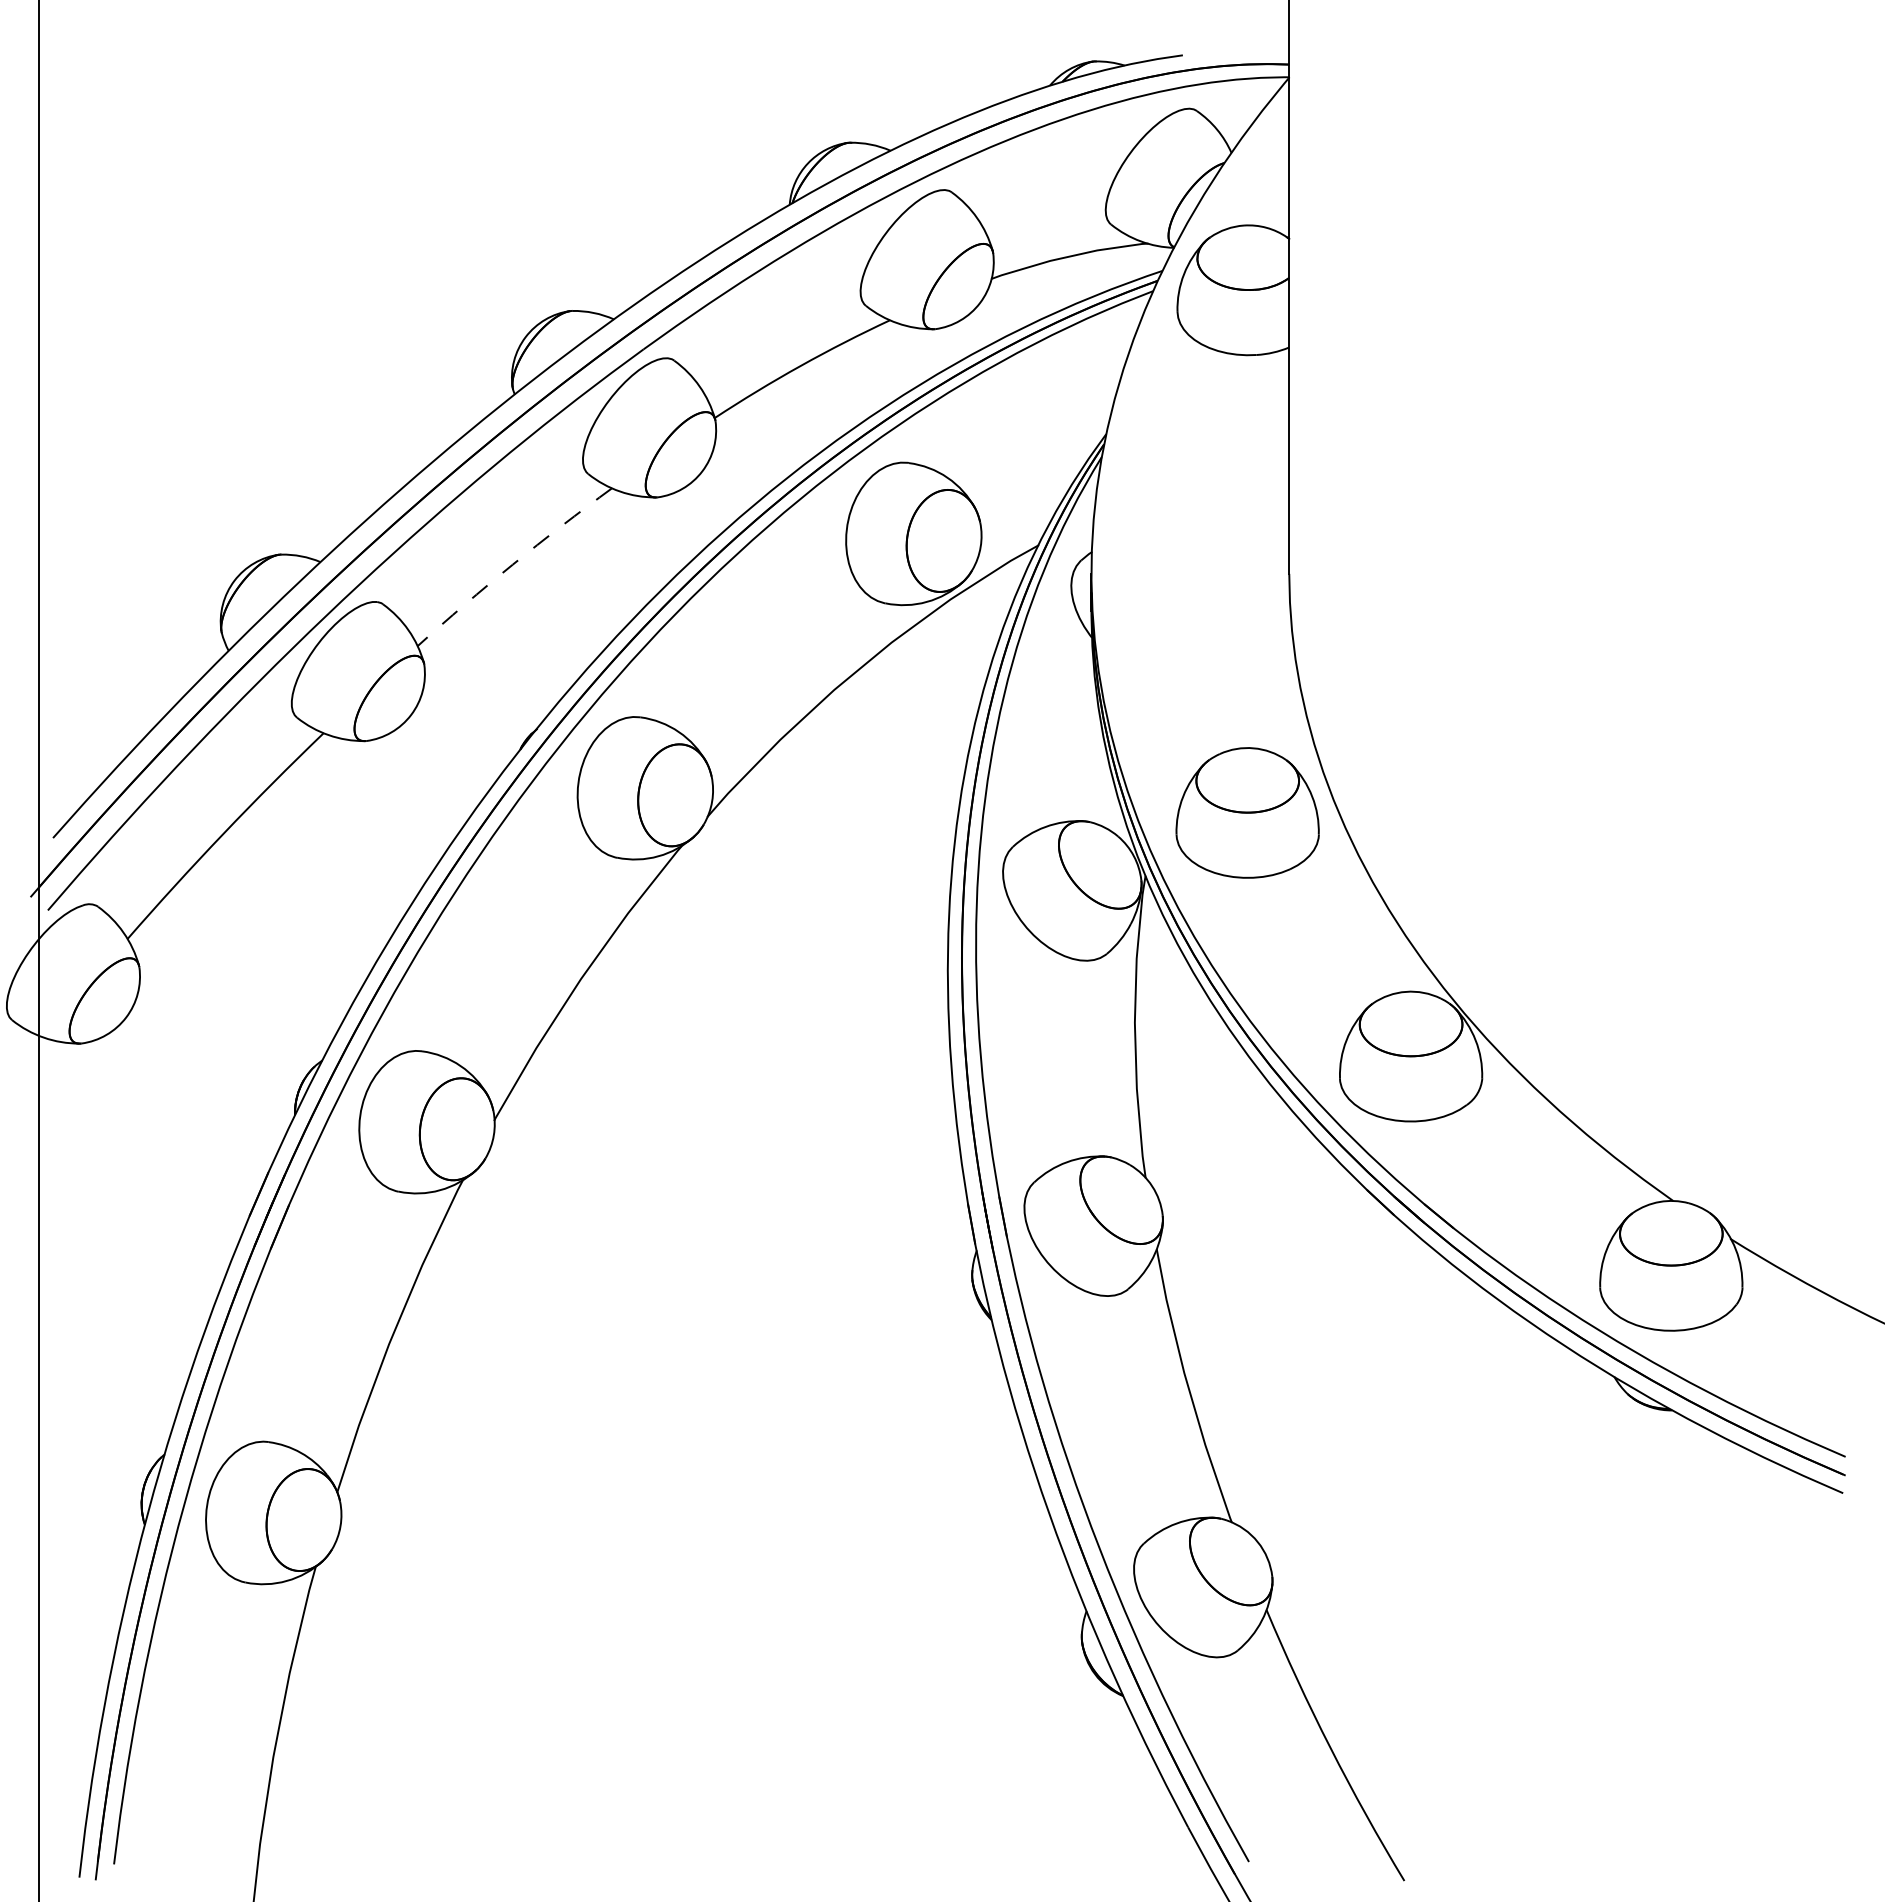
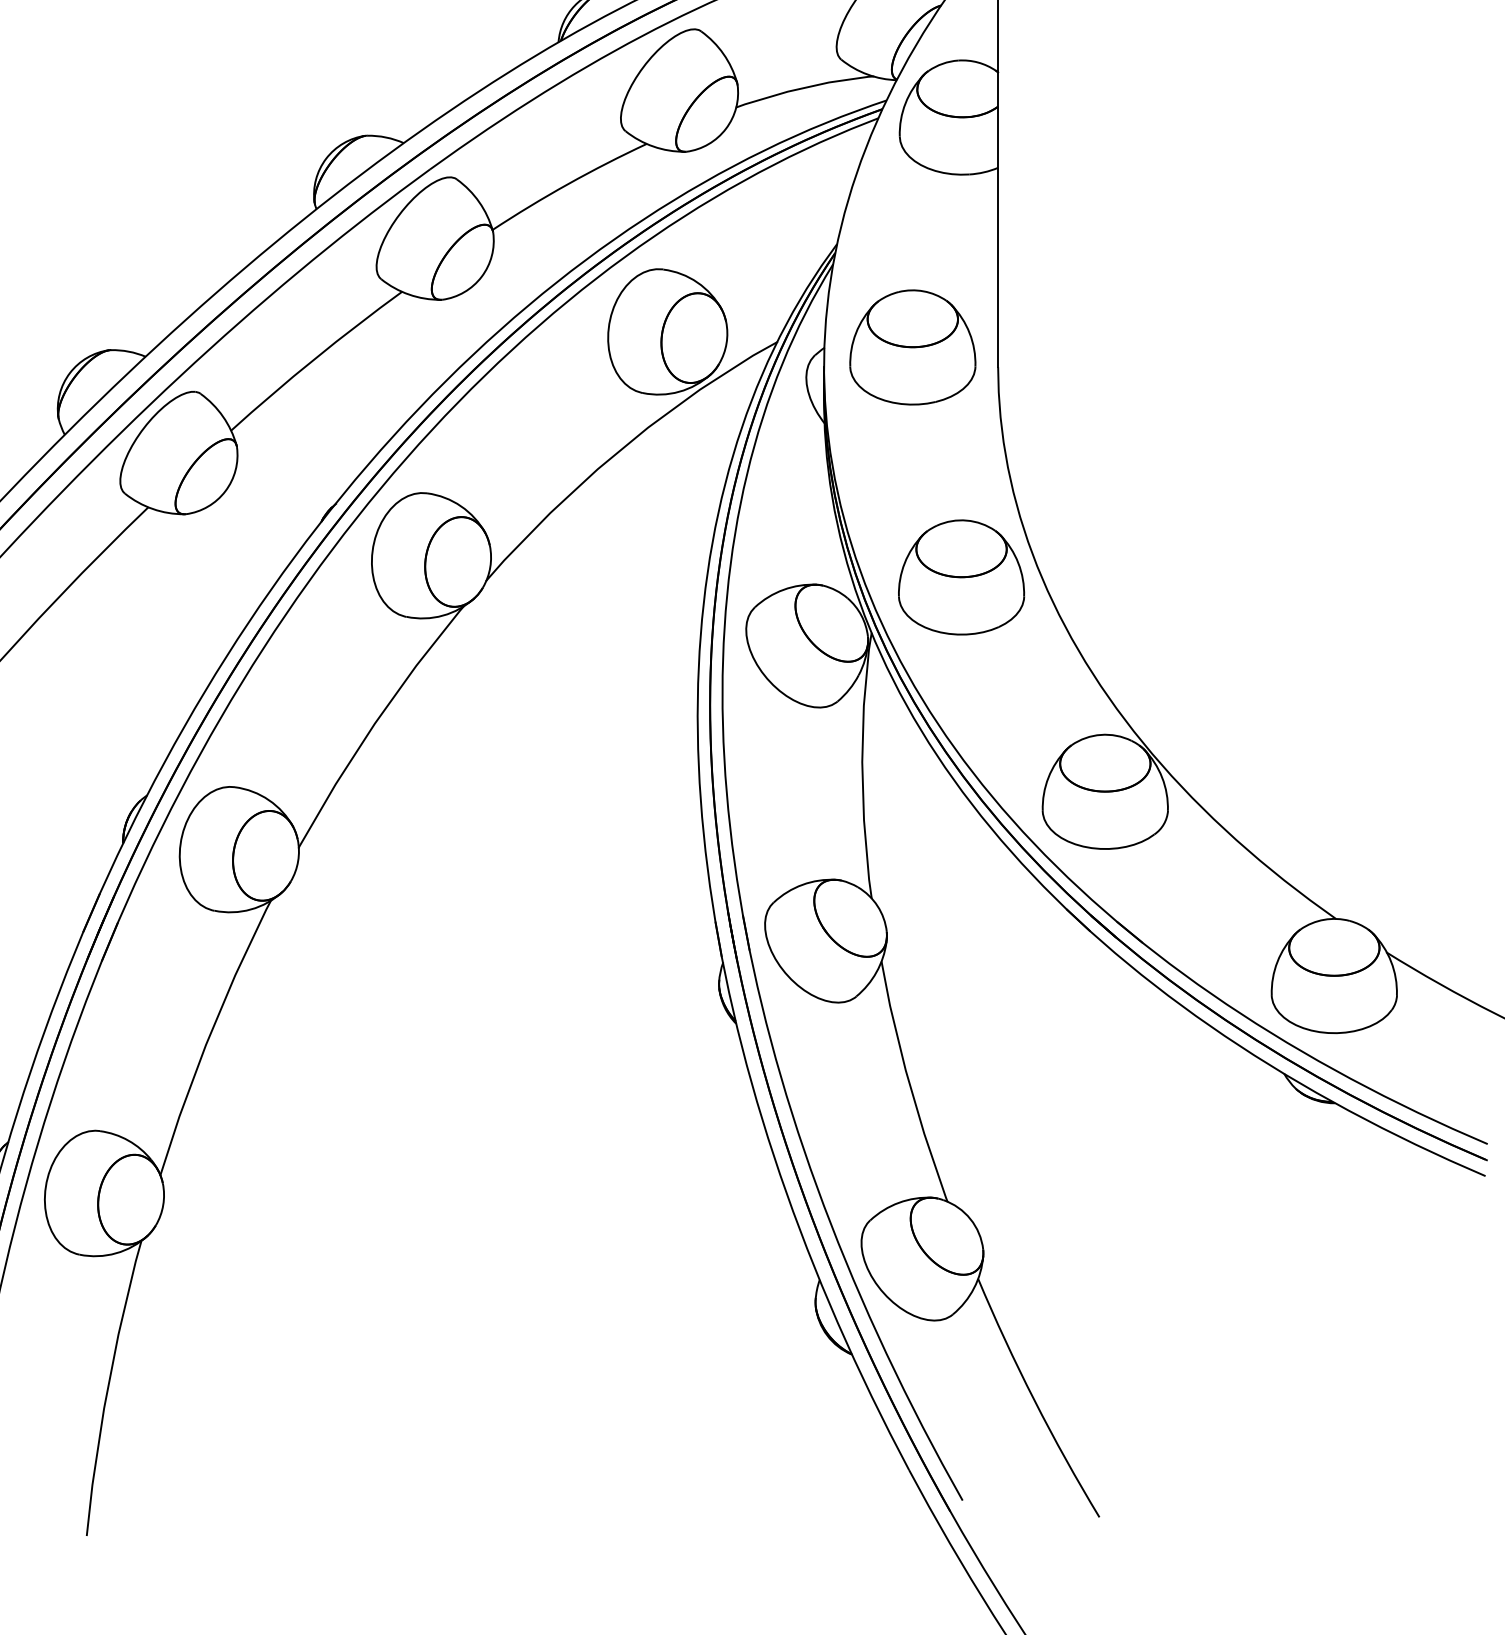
part: (1192, 551) -> (912, 347), added
arc: (512, 564) -> (314, 358), dashed -> solid

